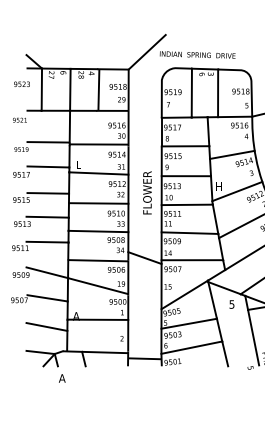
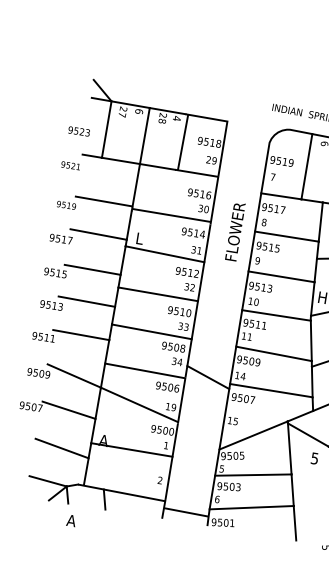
line: (146, 52) -> (254, 102), removed
text: (21, 83) -> (78, 130), moved
text: (147, 192) -> (235, 231), moved

